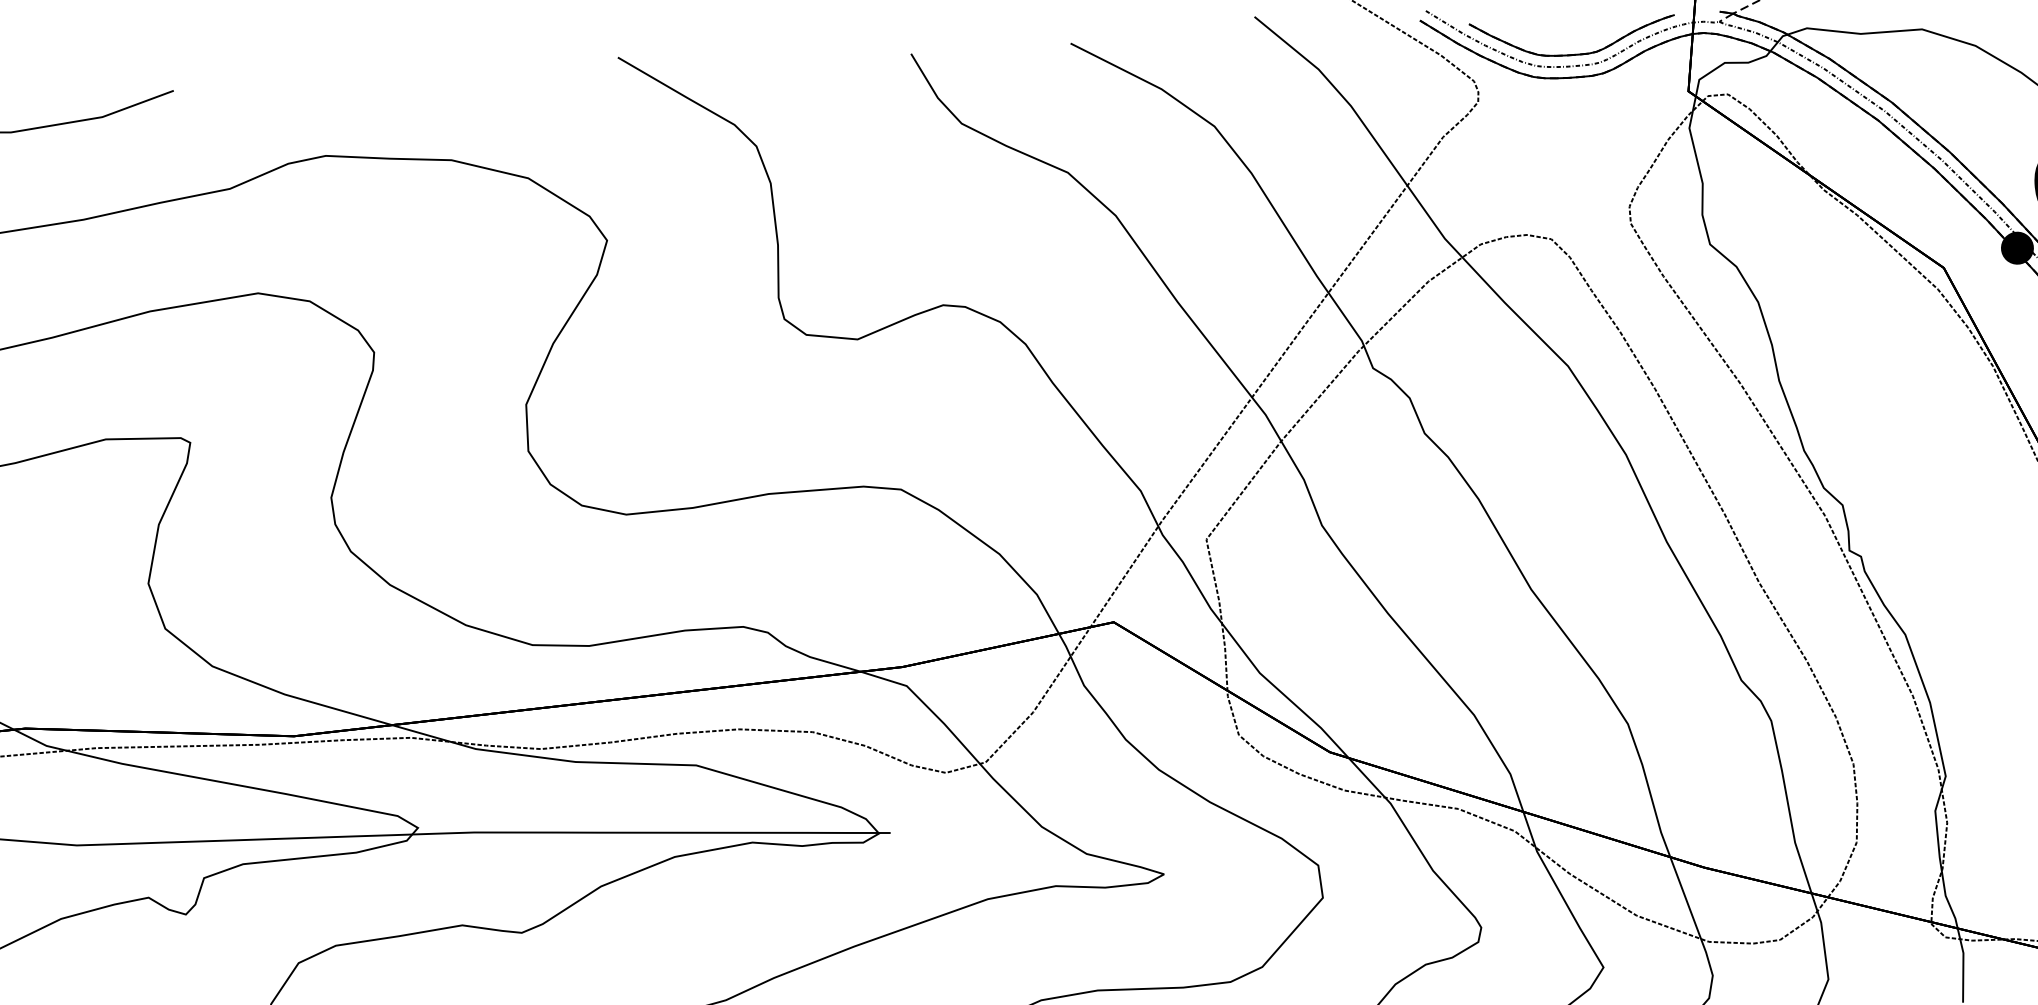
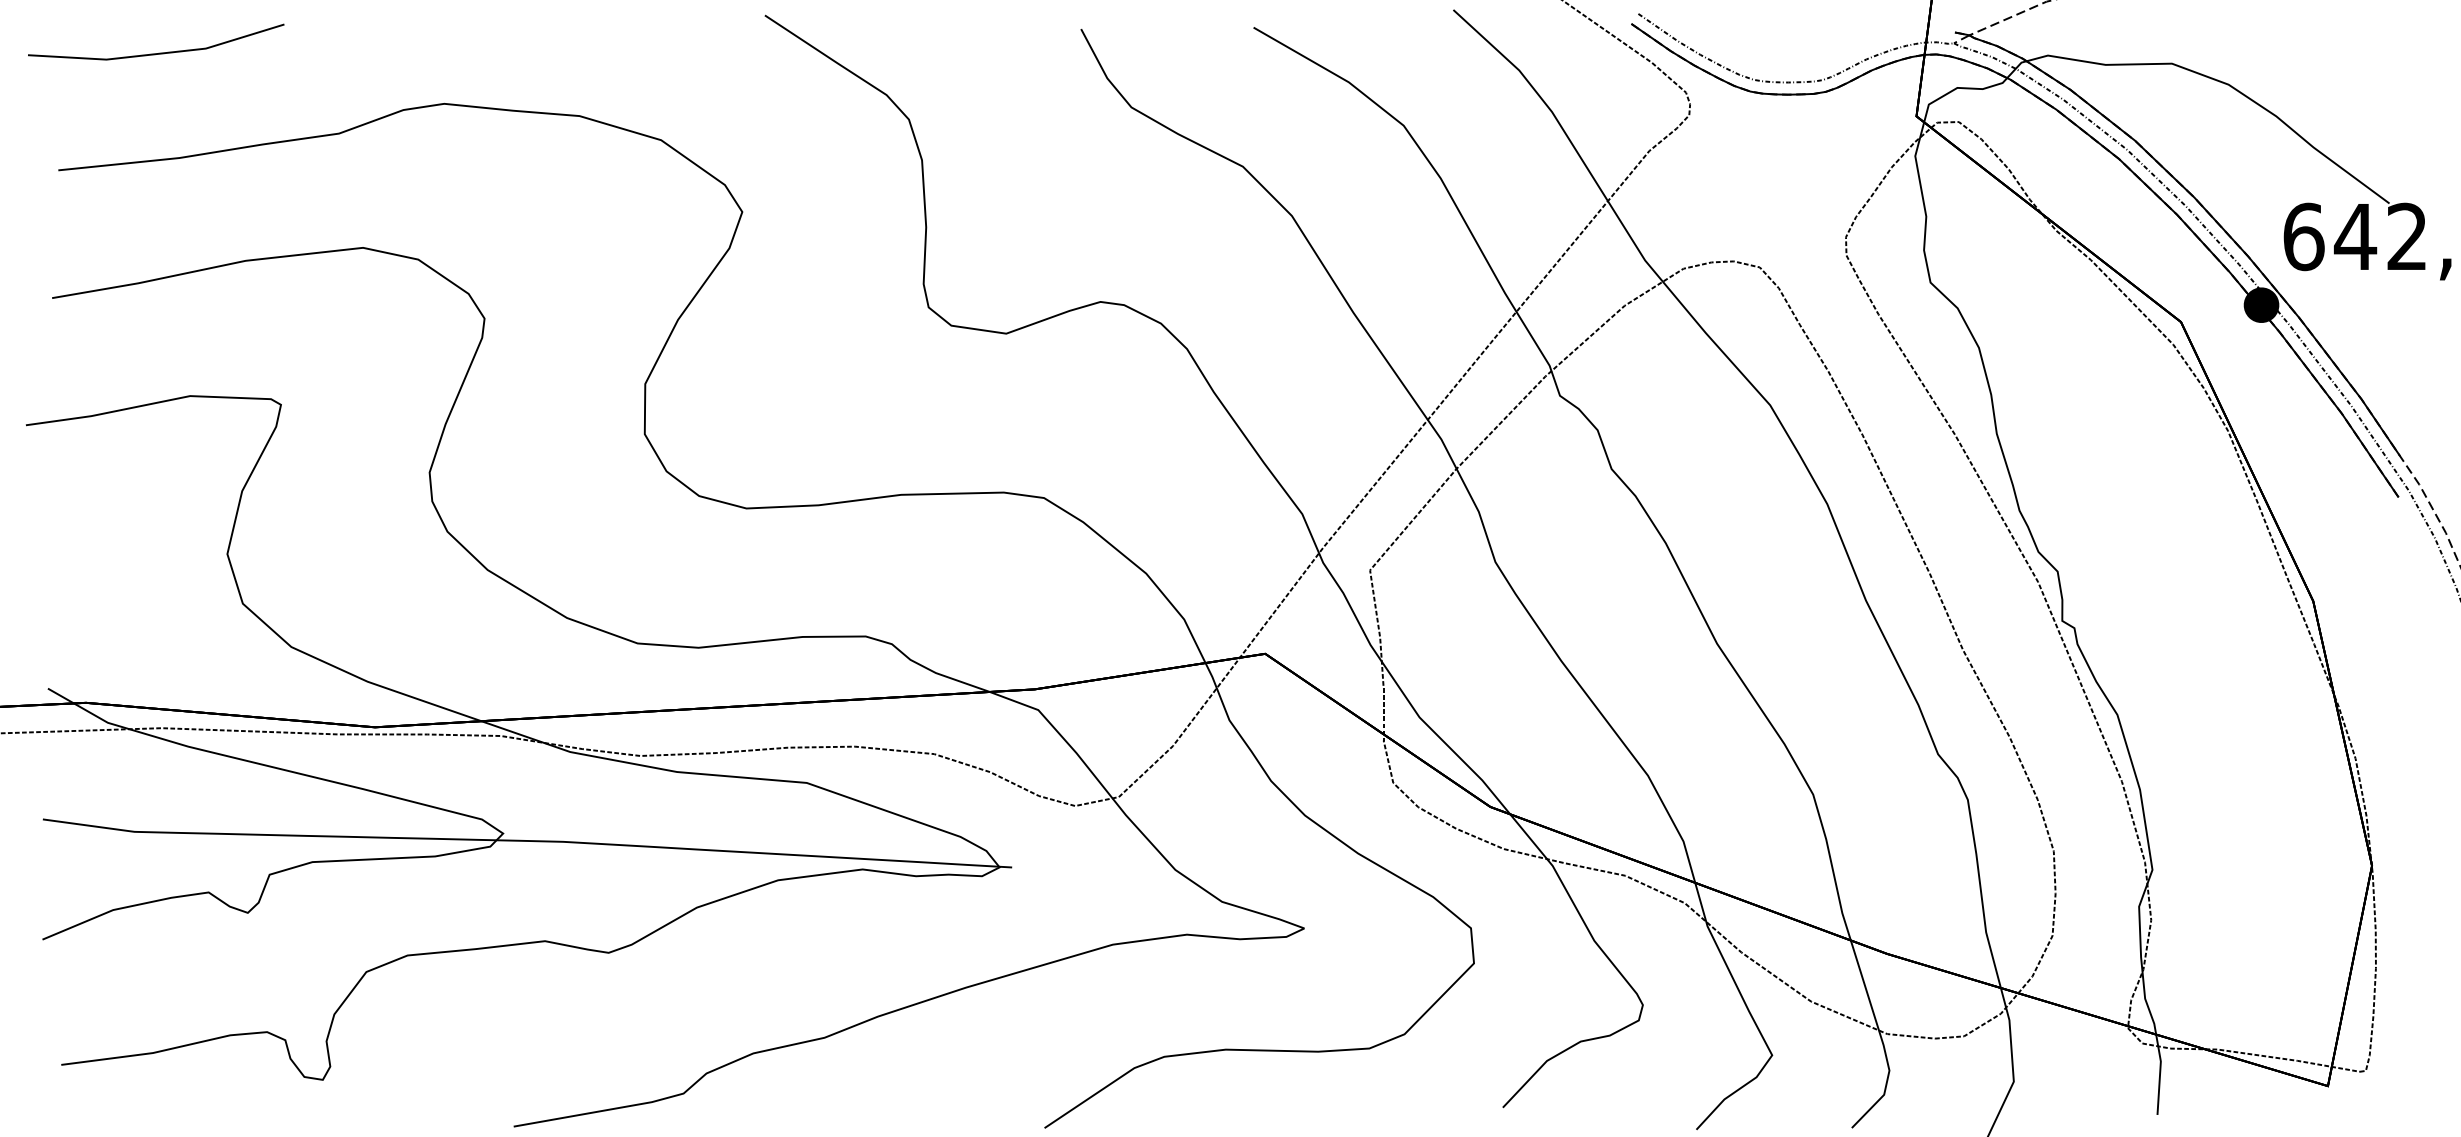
part: (1573, 54) -> (1794, 69), removed

